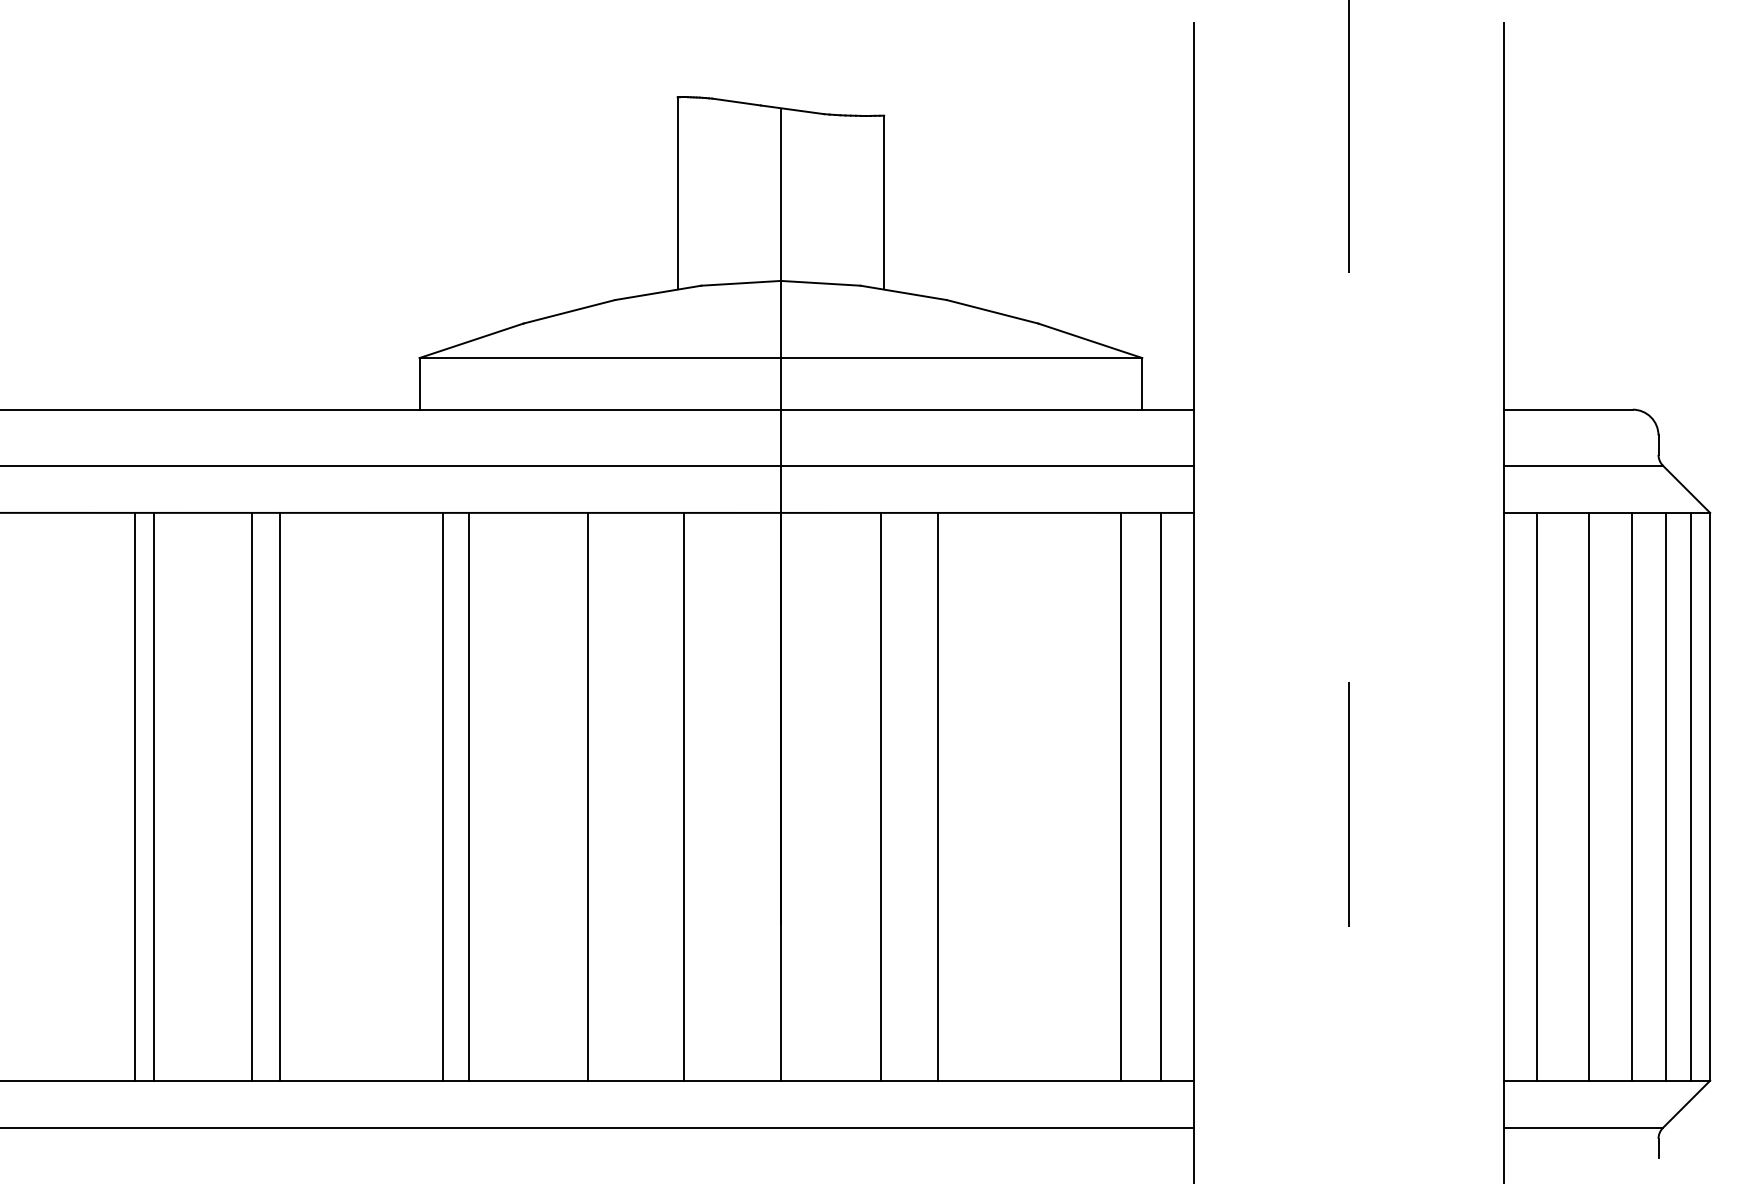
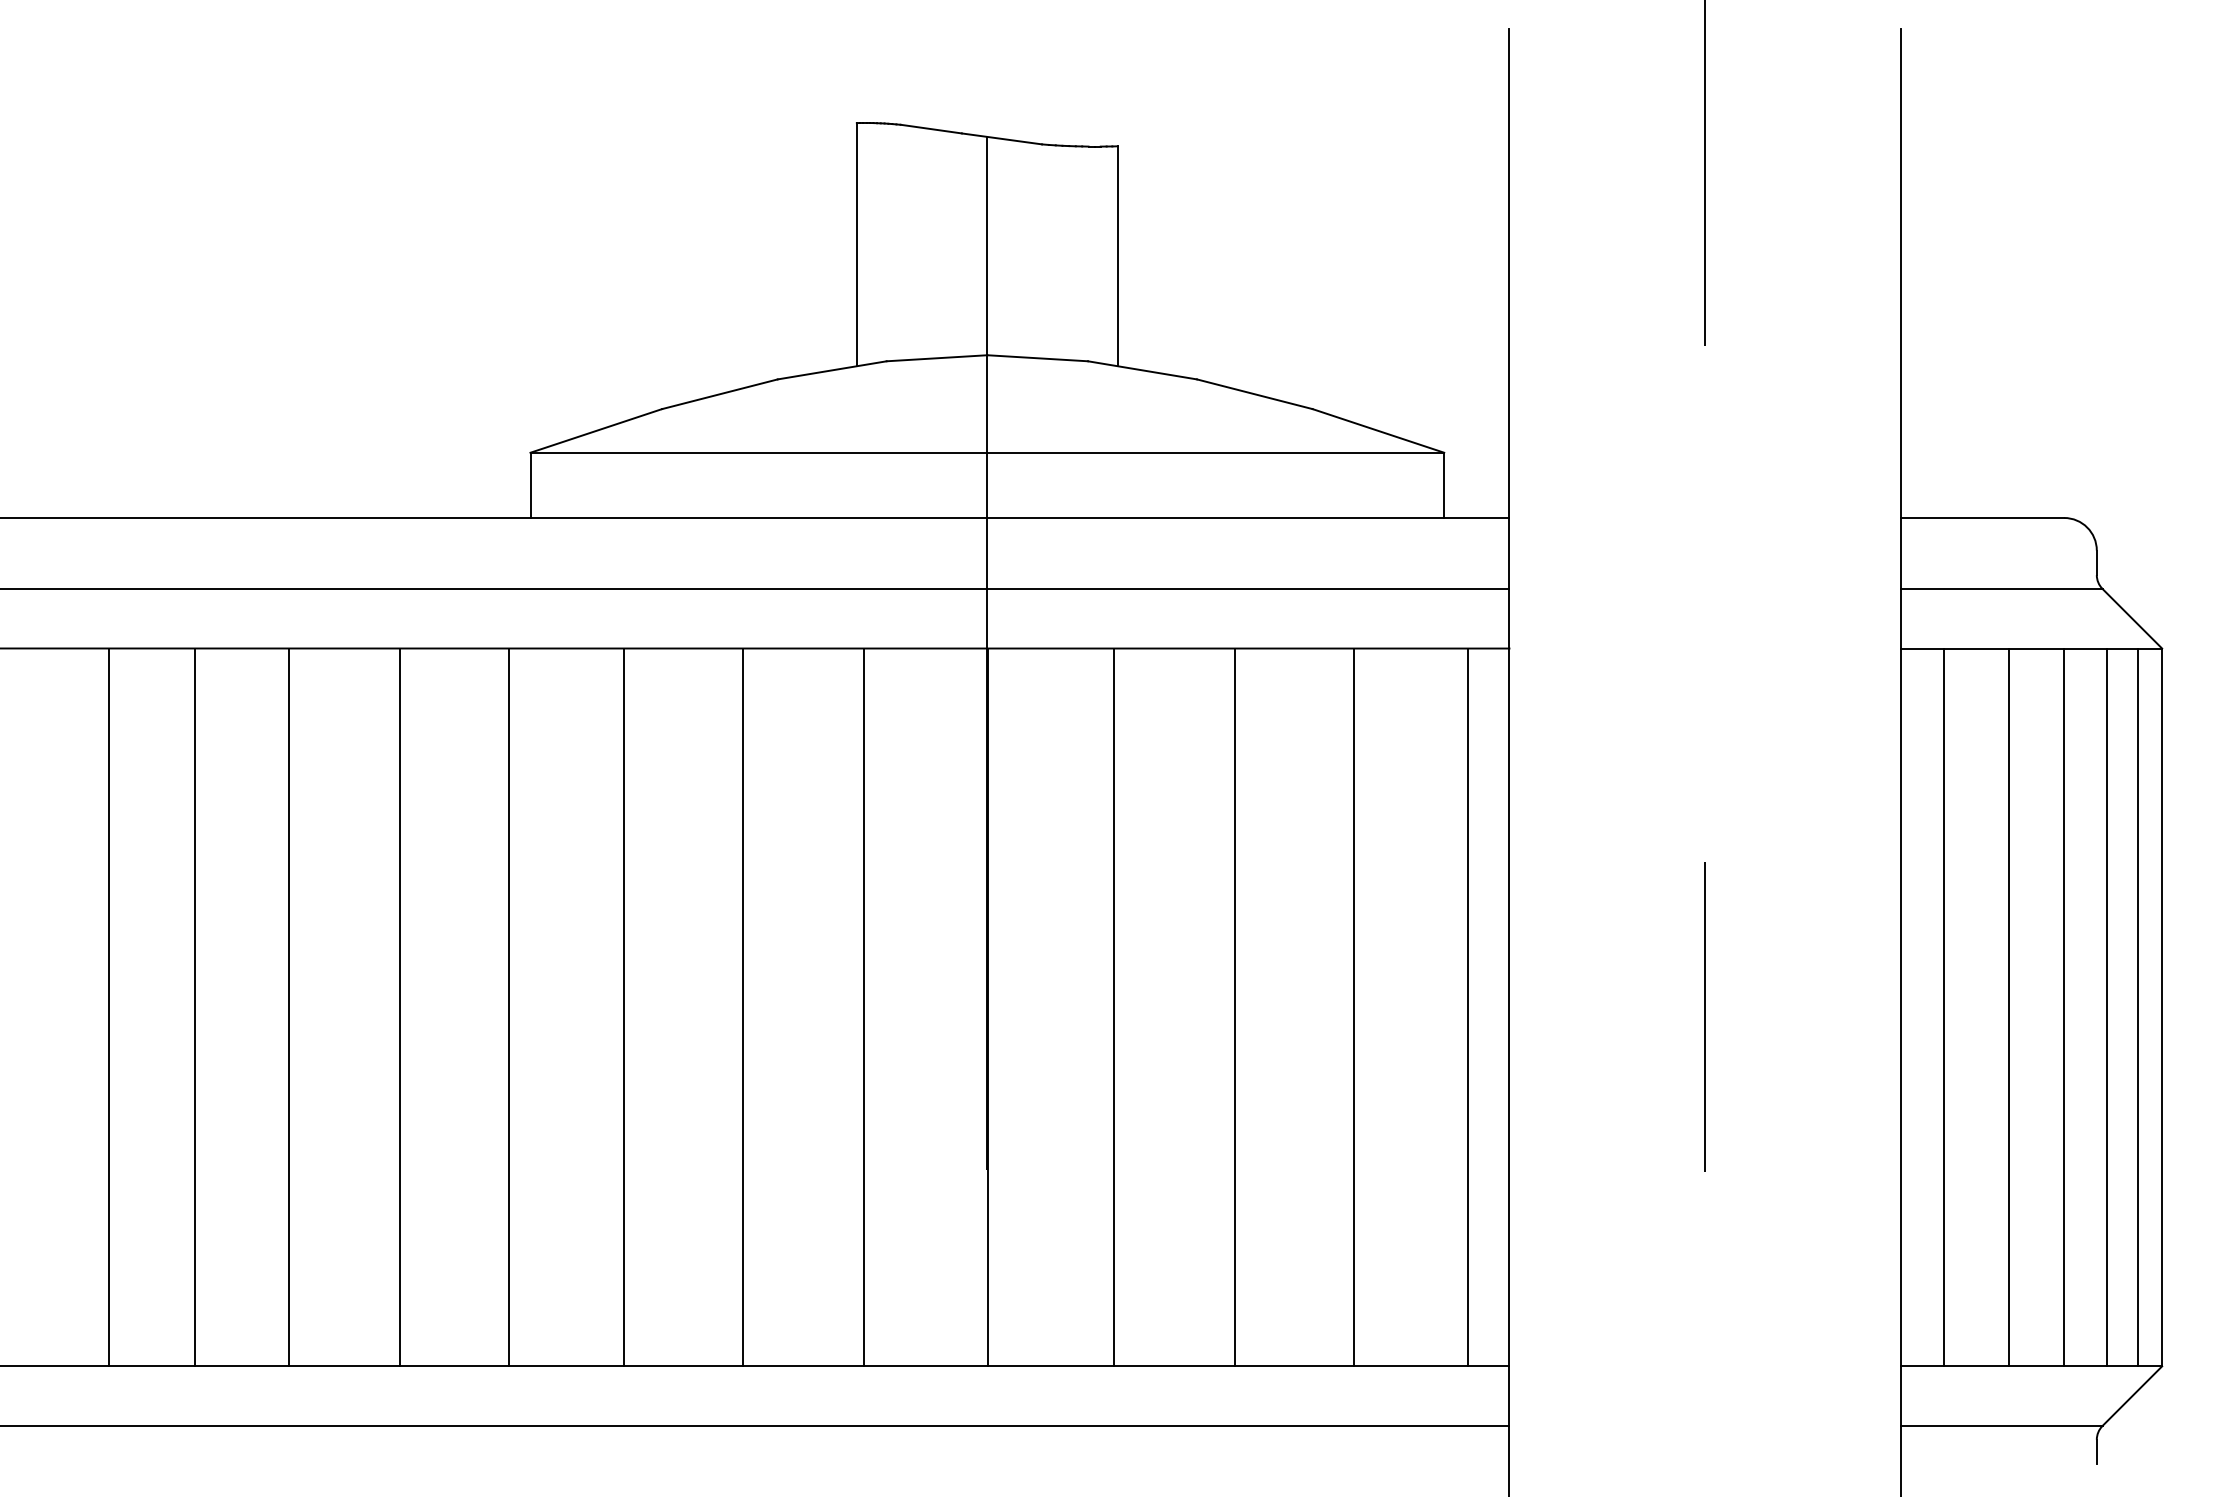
line: (134, 796) -> (109, 1007), moved
line: (251, 796) -> (399, 1007), moved
line: (279, 796) -> (288, 1007), moved
line: (443, 796) -> (624, 1007), moved
line: (468, 796) -> (509, 1007), moved
line: (938, 796) -> (1235, 1007), moved
line: (1120, 796) -> (1353, 1007), moved

